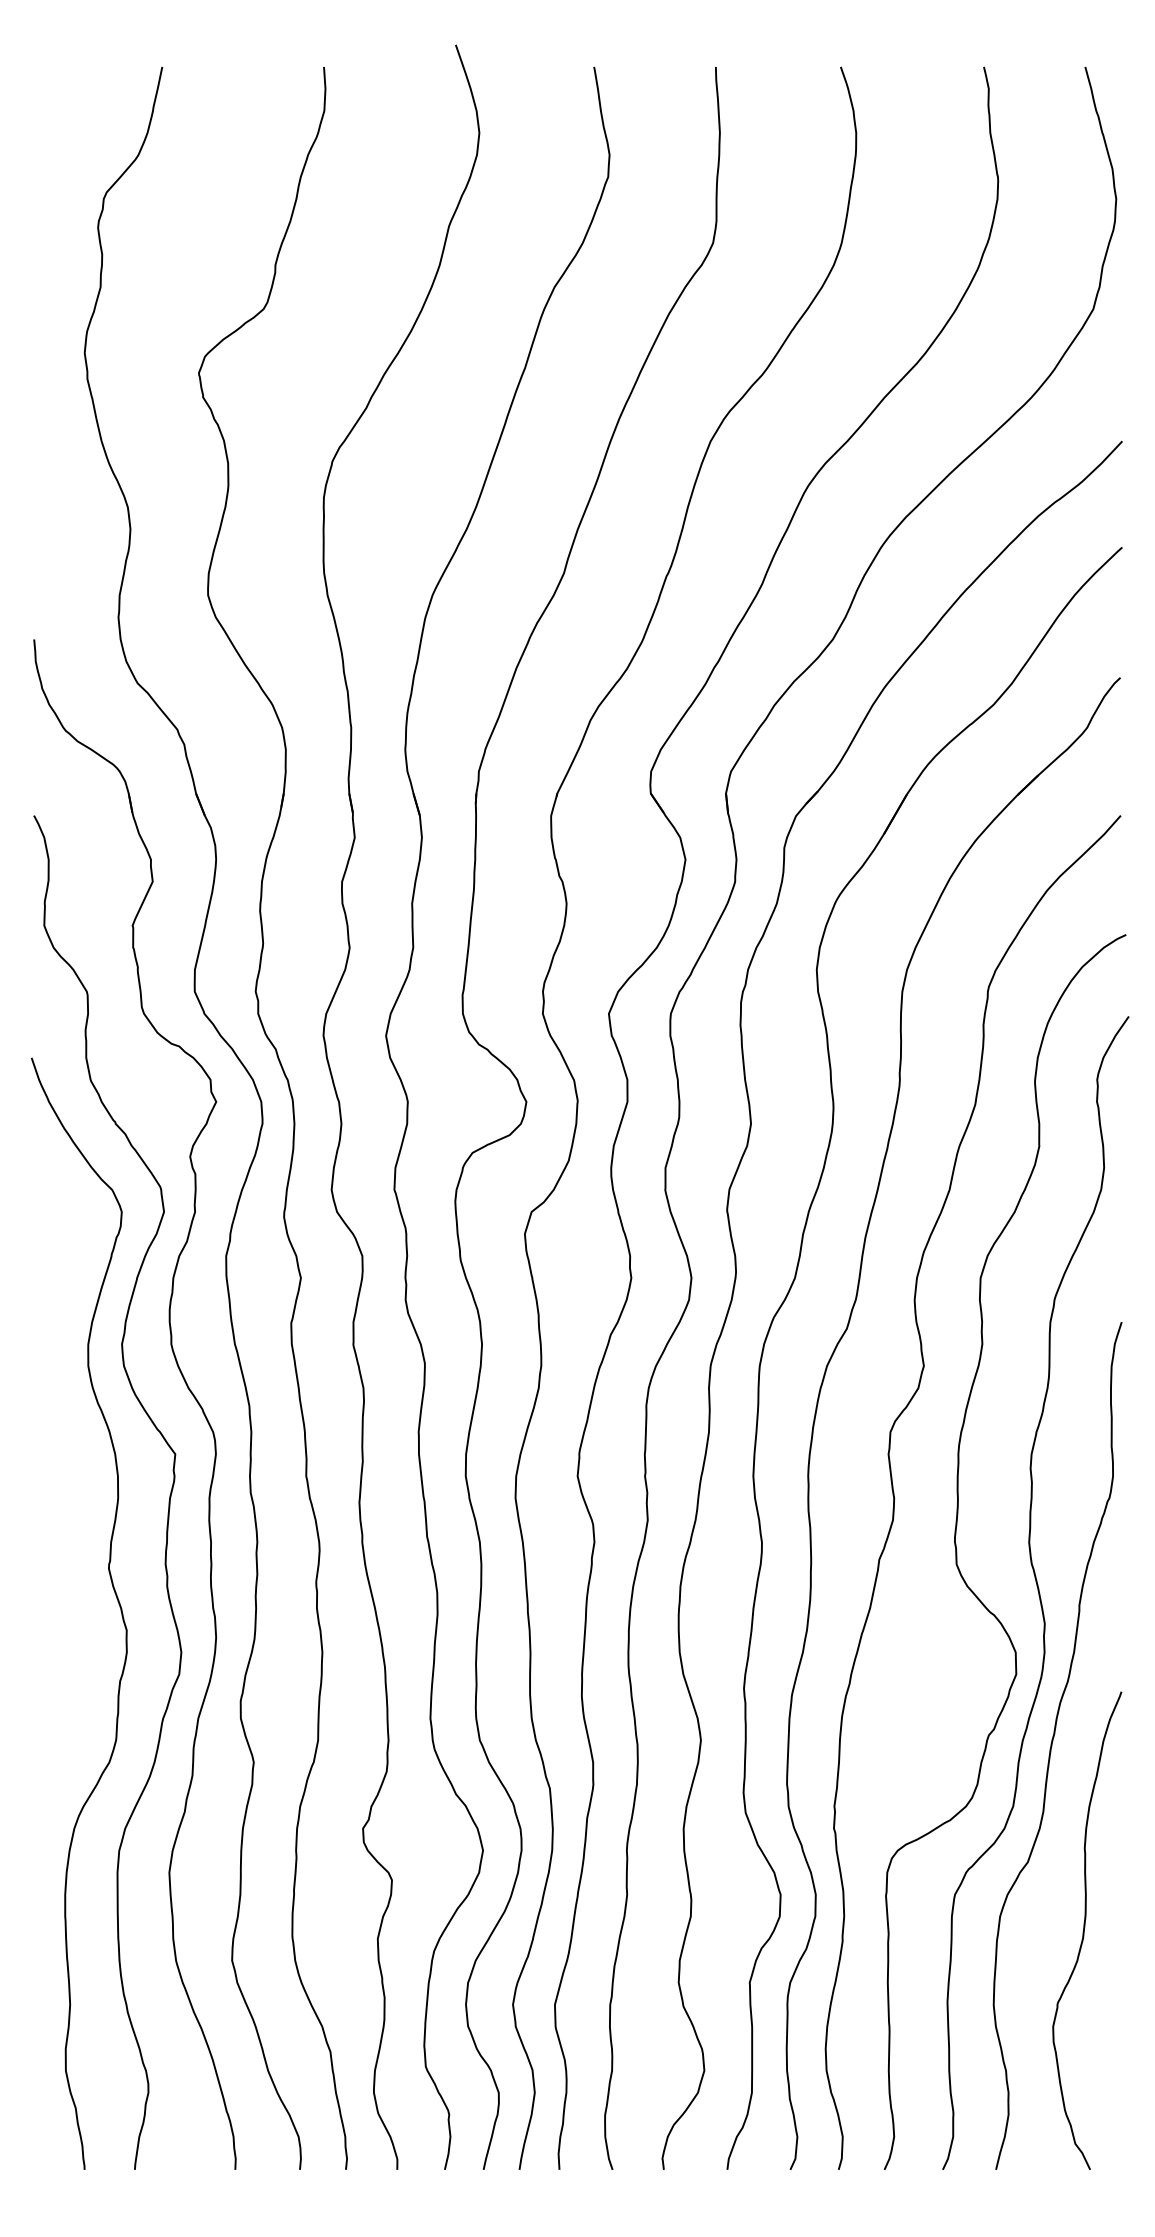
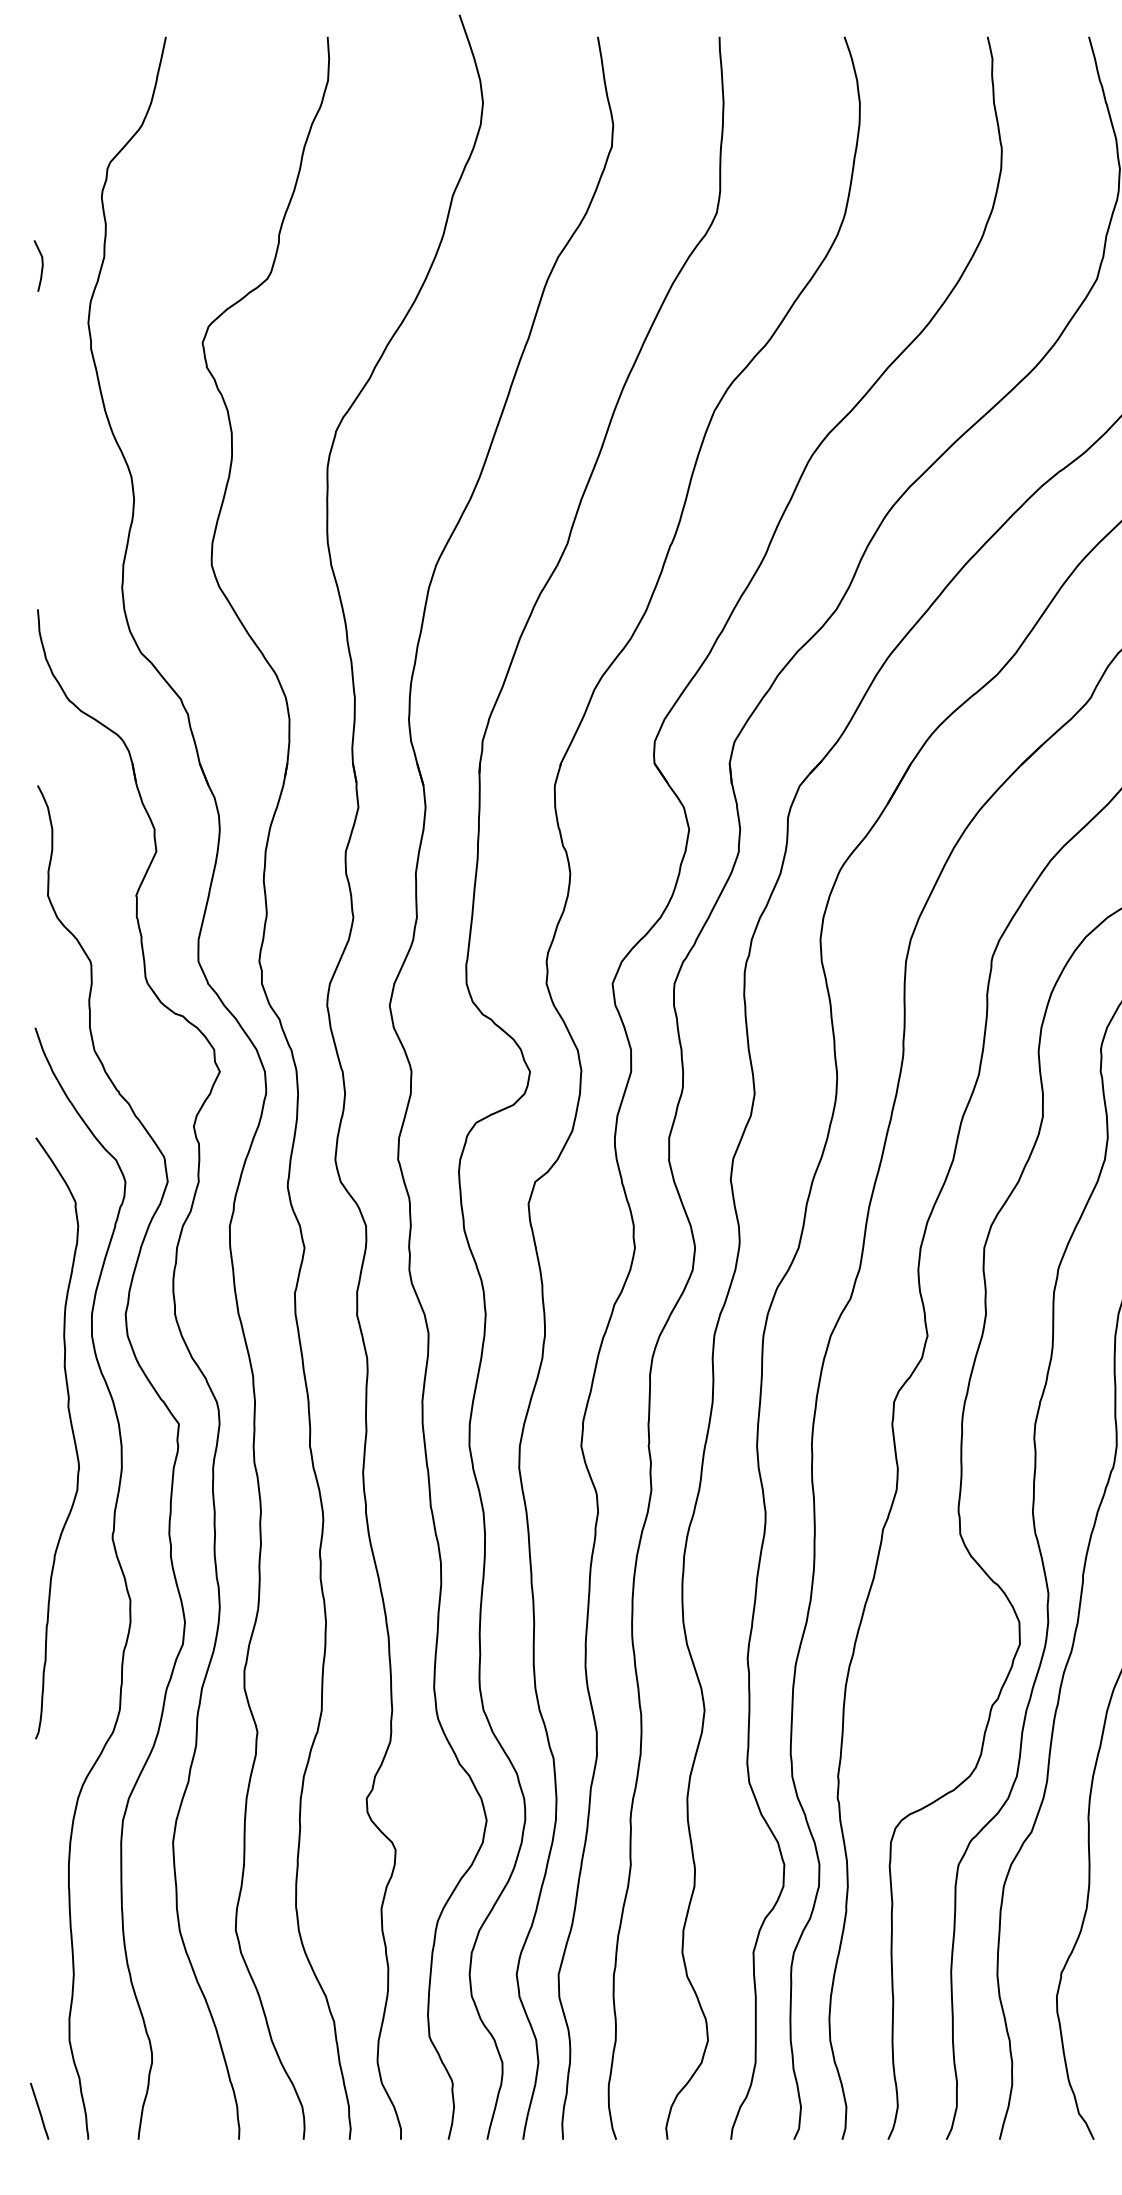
line: (38, 295) -> (42, 265), added
curve: (68, 1464) -> (72, 1434), added
line: (35, 2141) -> (39, 2111), added

